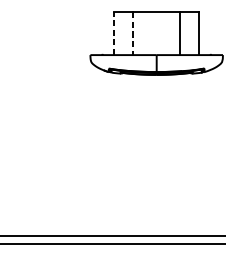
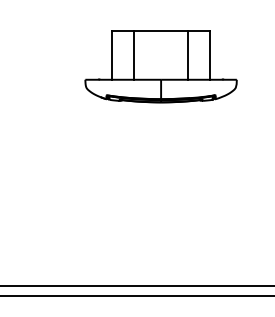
line: (114, 33) -> (112, 55), dashed -> solid
line: (133, 33) -> (134, 55), dashed -> solid

